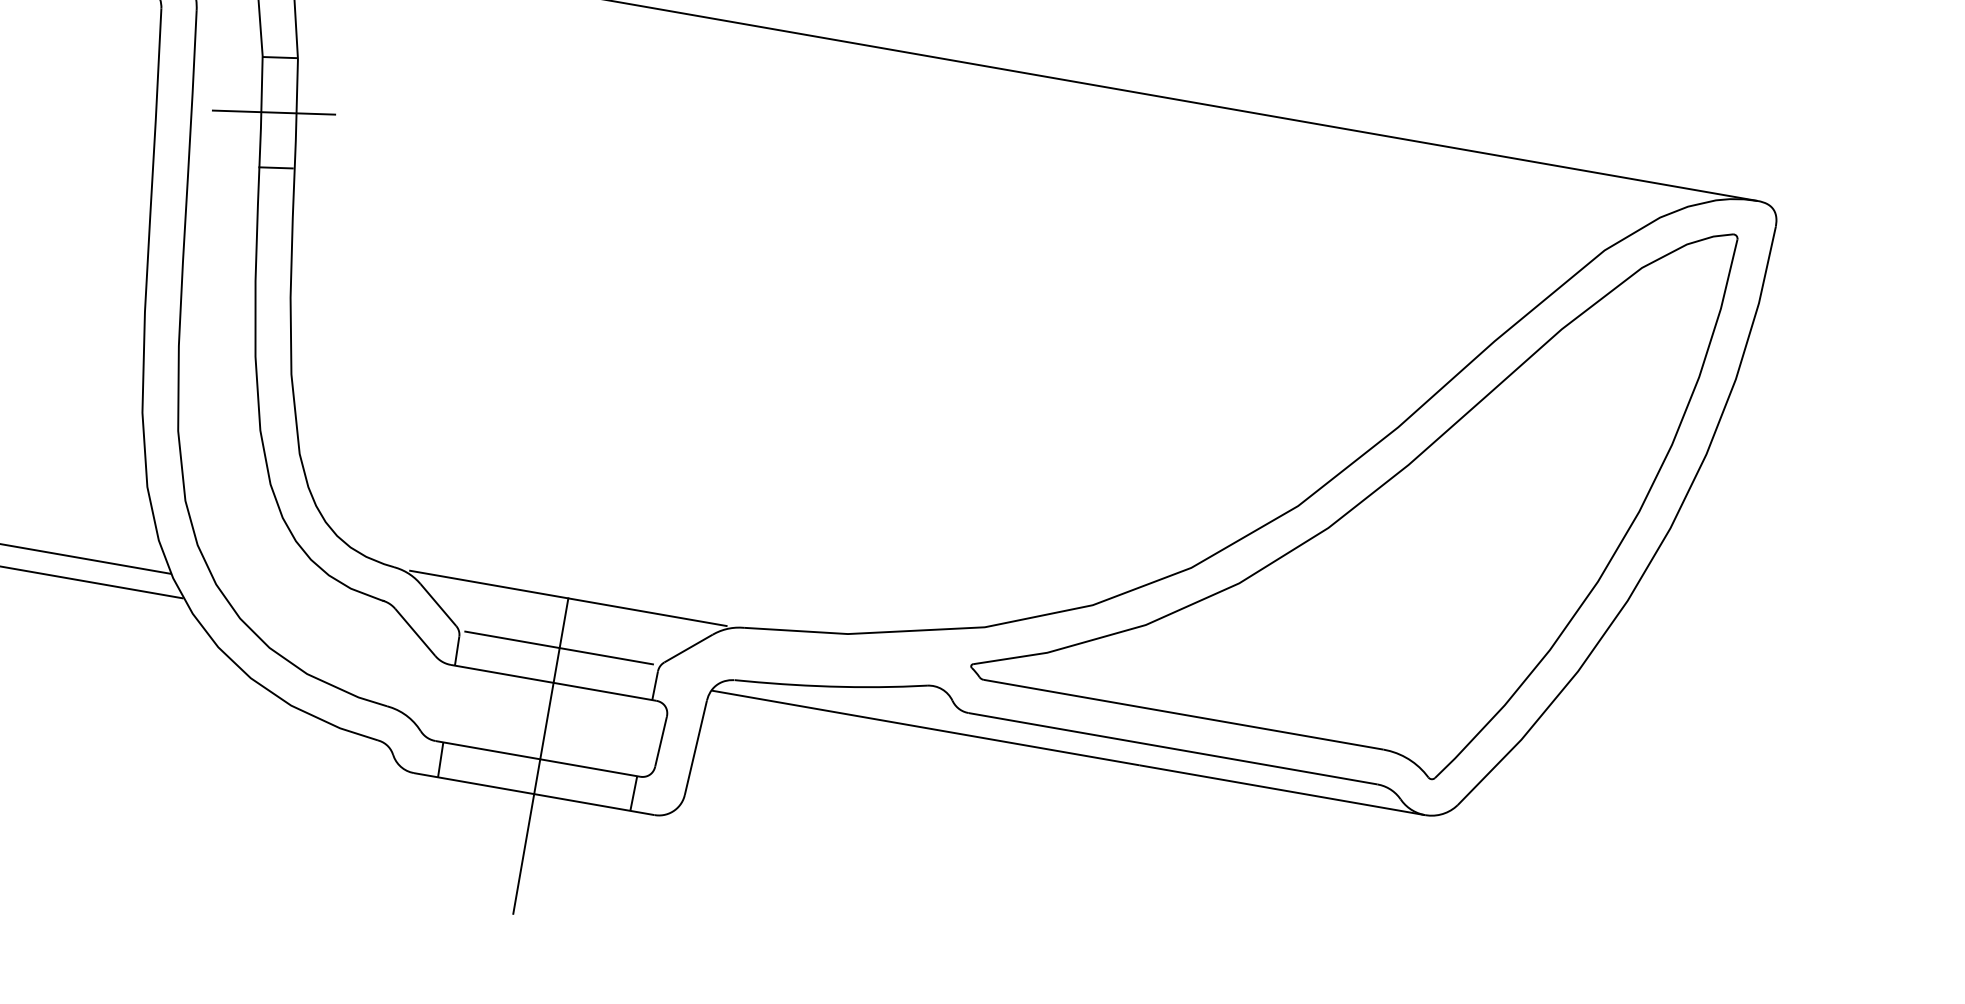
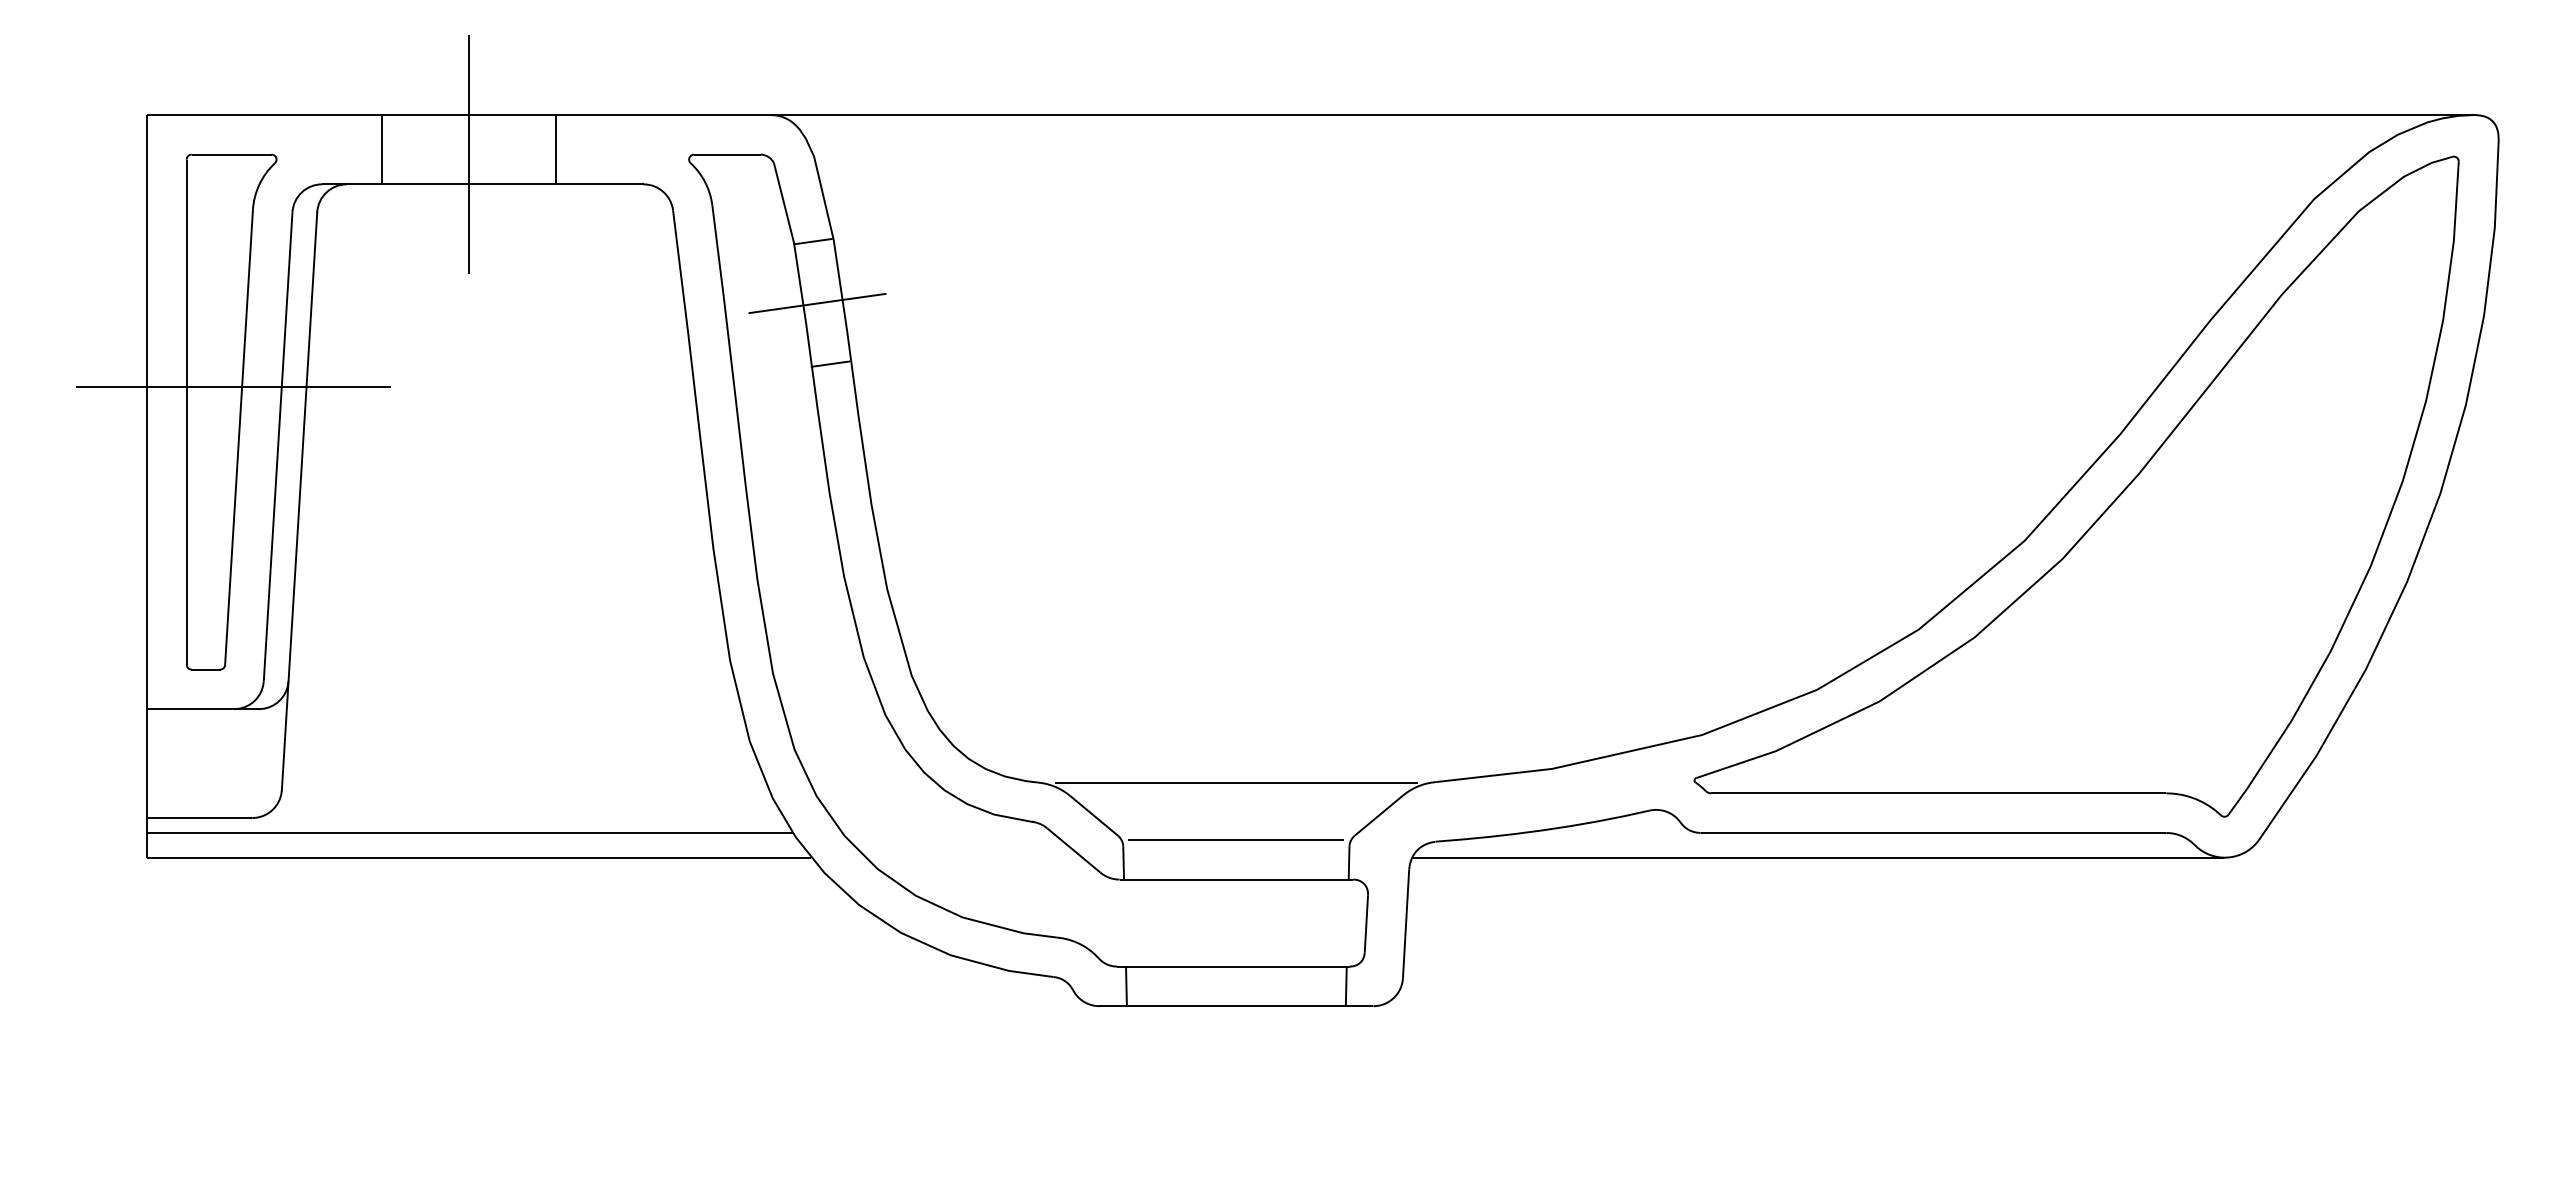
line: (541, 755) -> (1236, 962), removed

